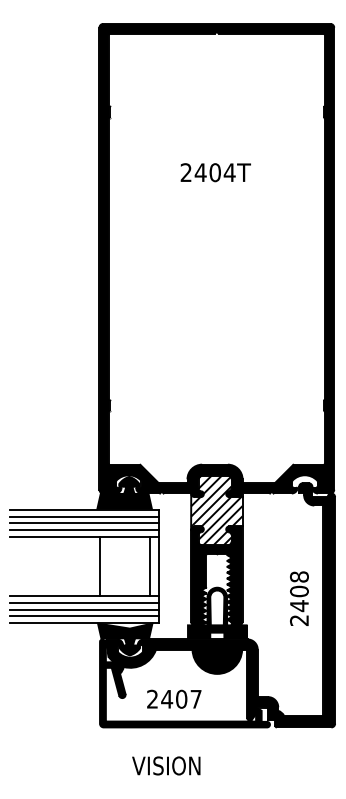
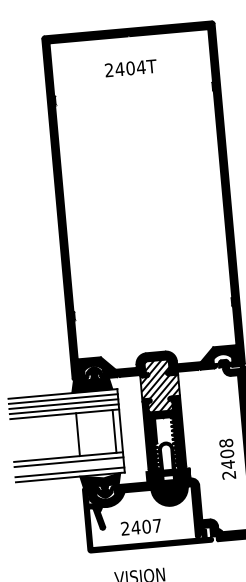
text: (215, 172) -> (130, 68), moved
text: (299, 598) -> (227, 459), moved
line: (84, 609) -> (69, 467), removed

